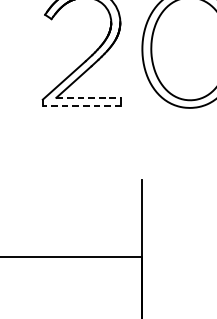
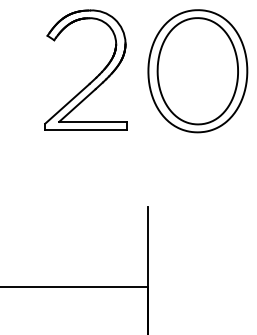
line: (88, 97) -> (92, 121), dashed -> solid
line: (81, 106) -> (85, 130), dashed -> solid

